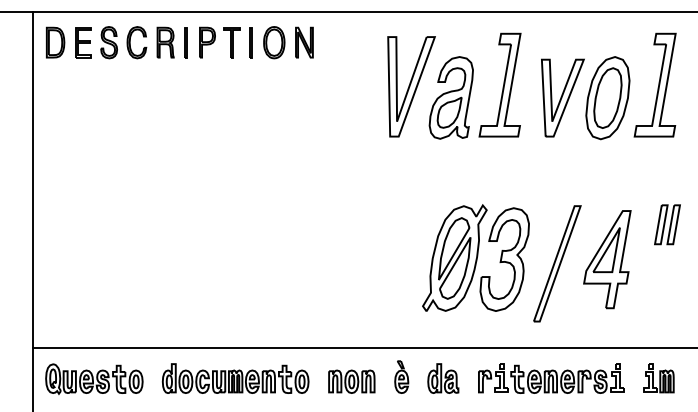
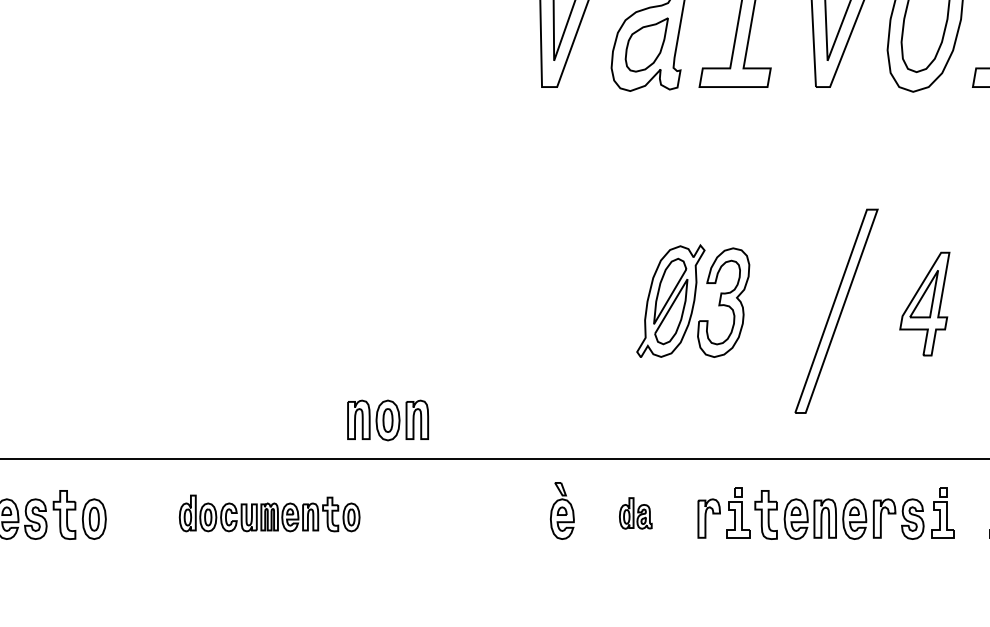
part: (475, 257) -> (692, 300), size x0.6
part: (607, 259) -> (924, 303), size x0.6
part: (235, 378) -> (269, 513), size x0.7
part: (443, 378) -> (635, 513), size x0.6
part: (351, 381) -> (387, 419), moved

